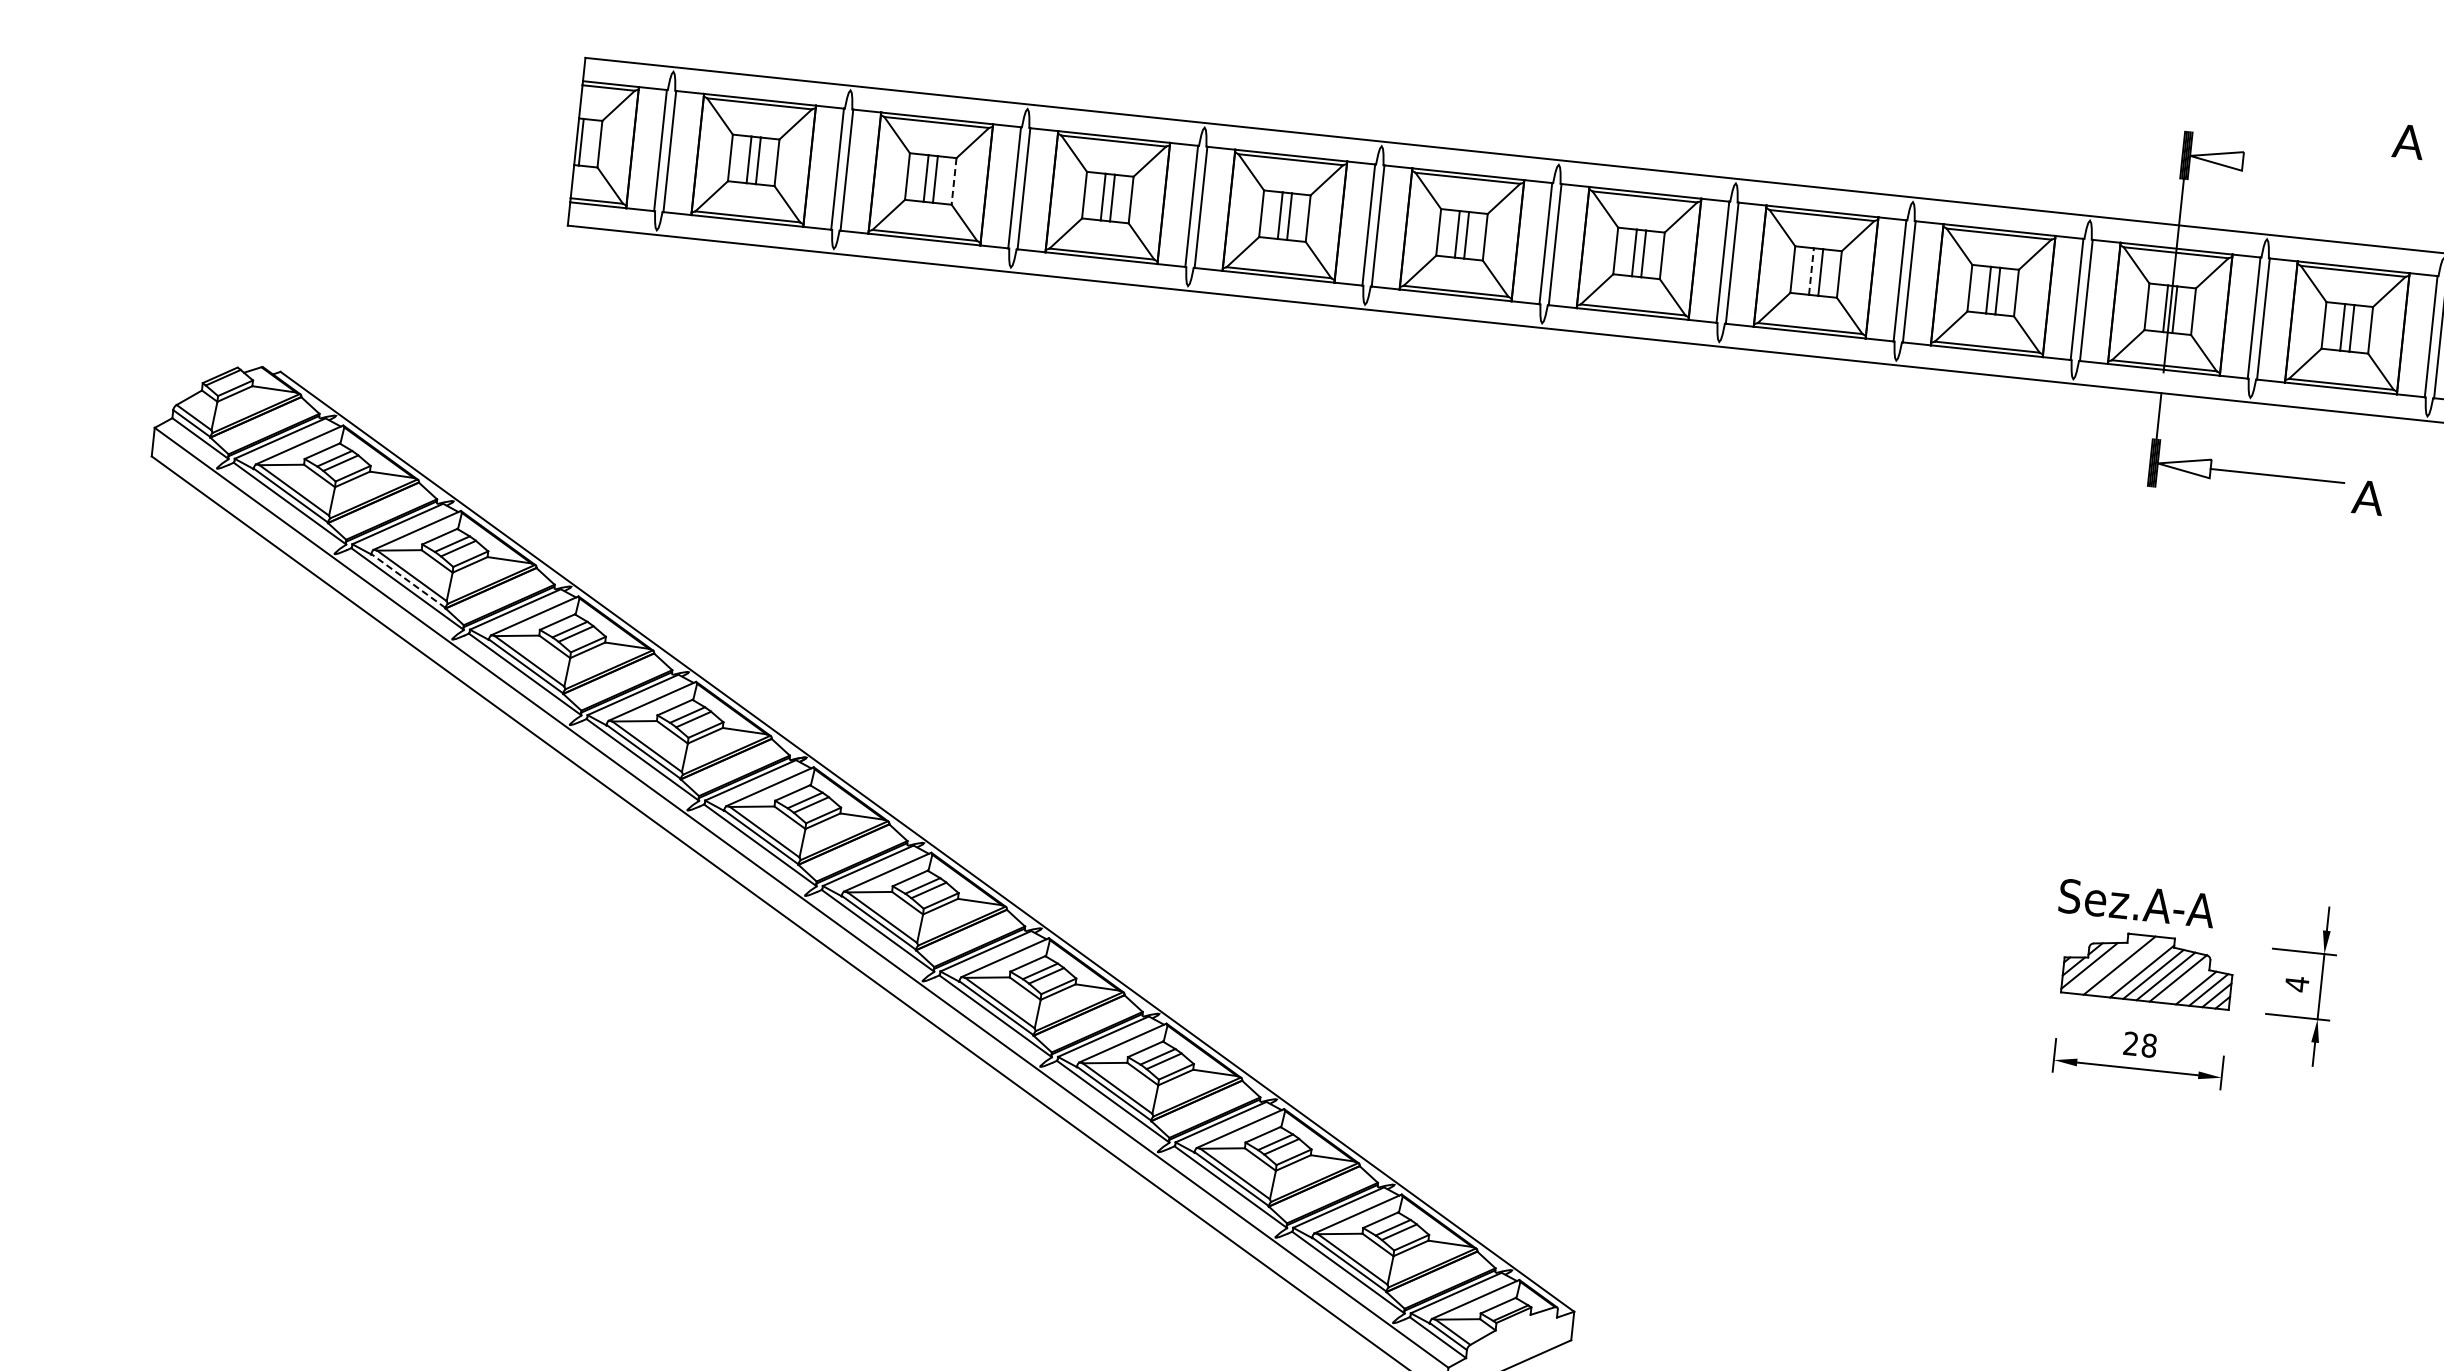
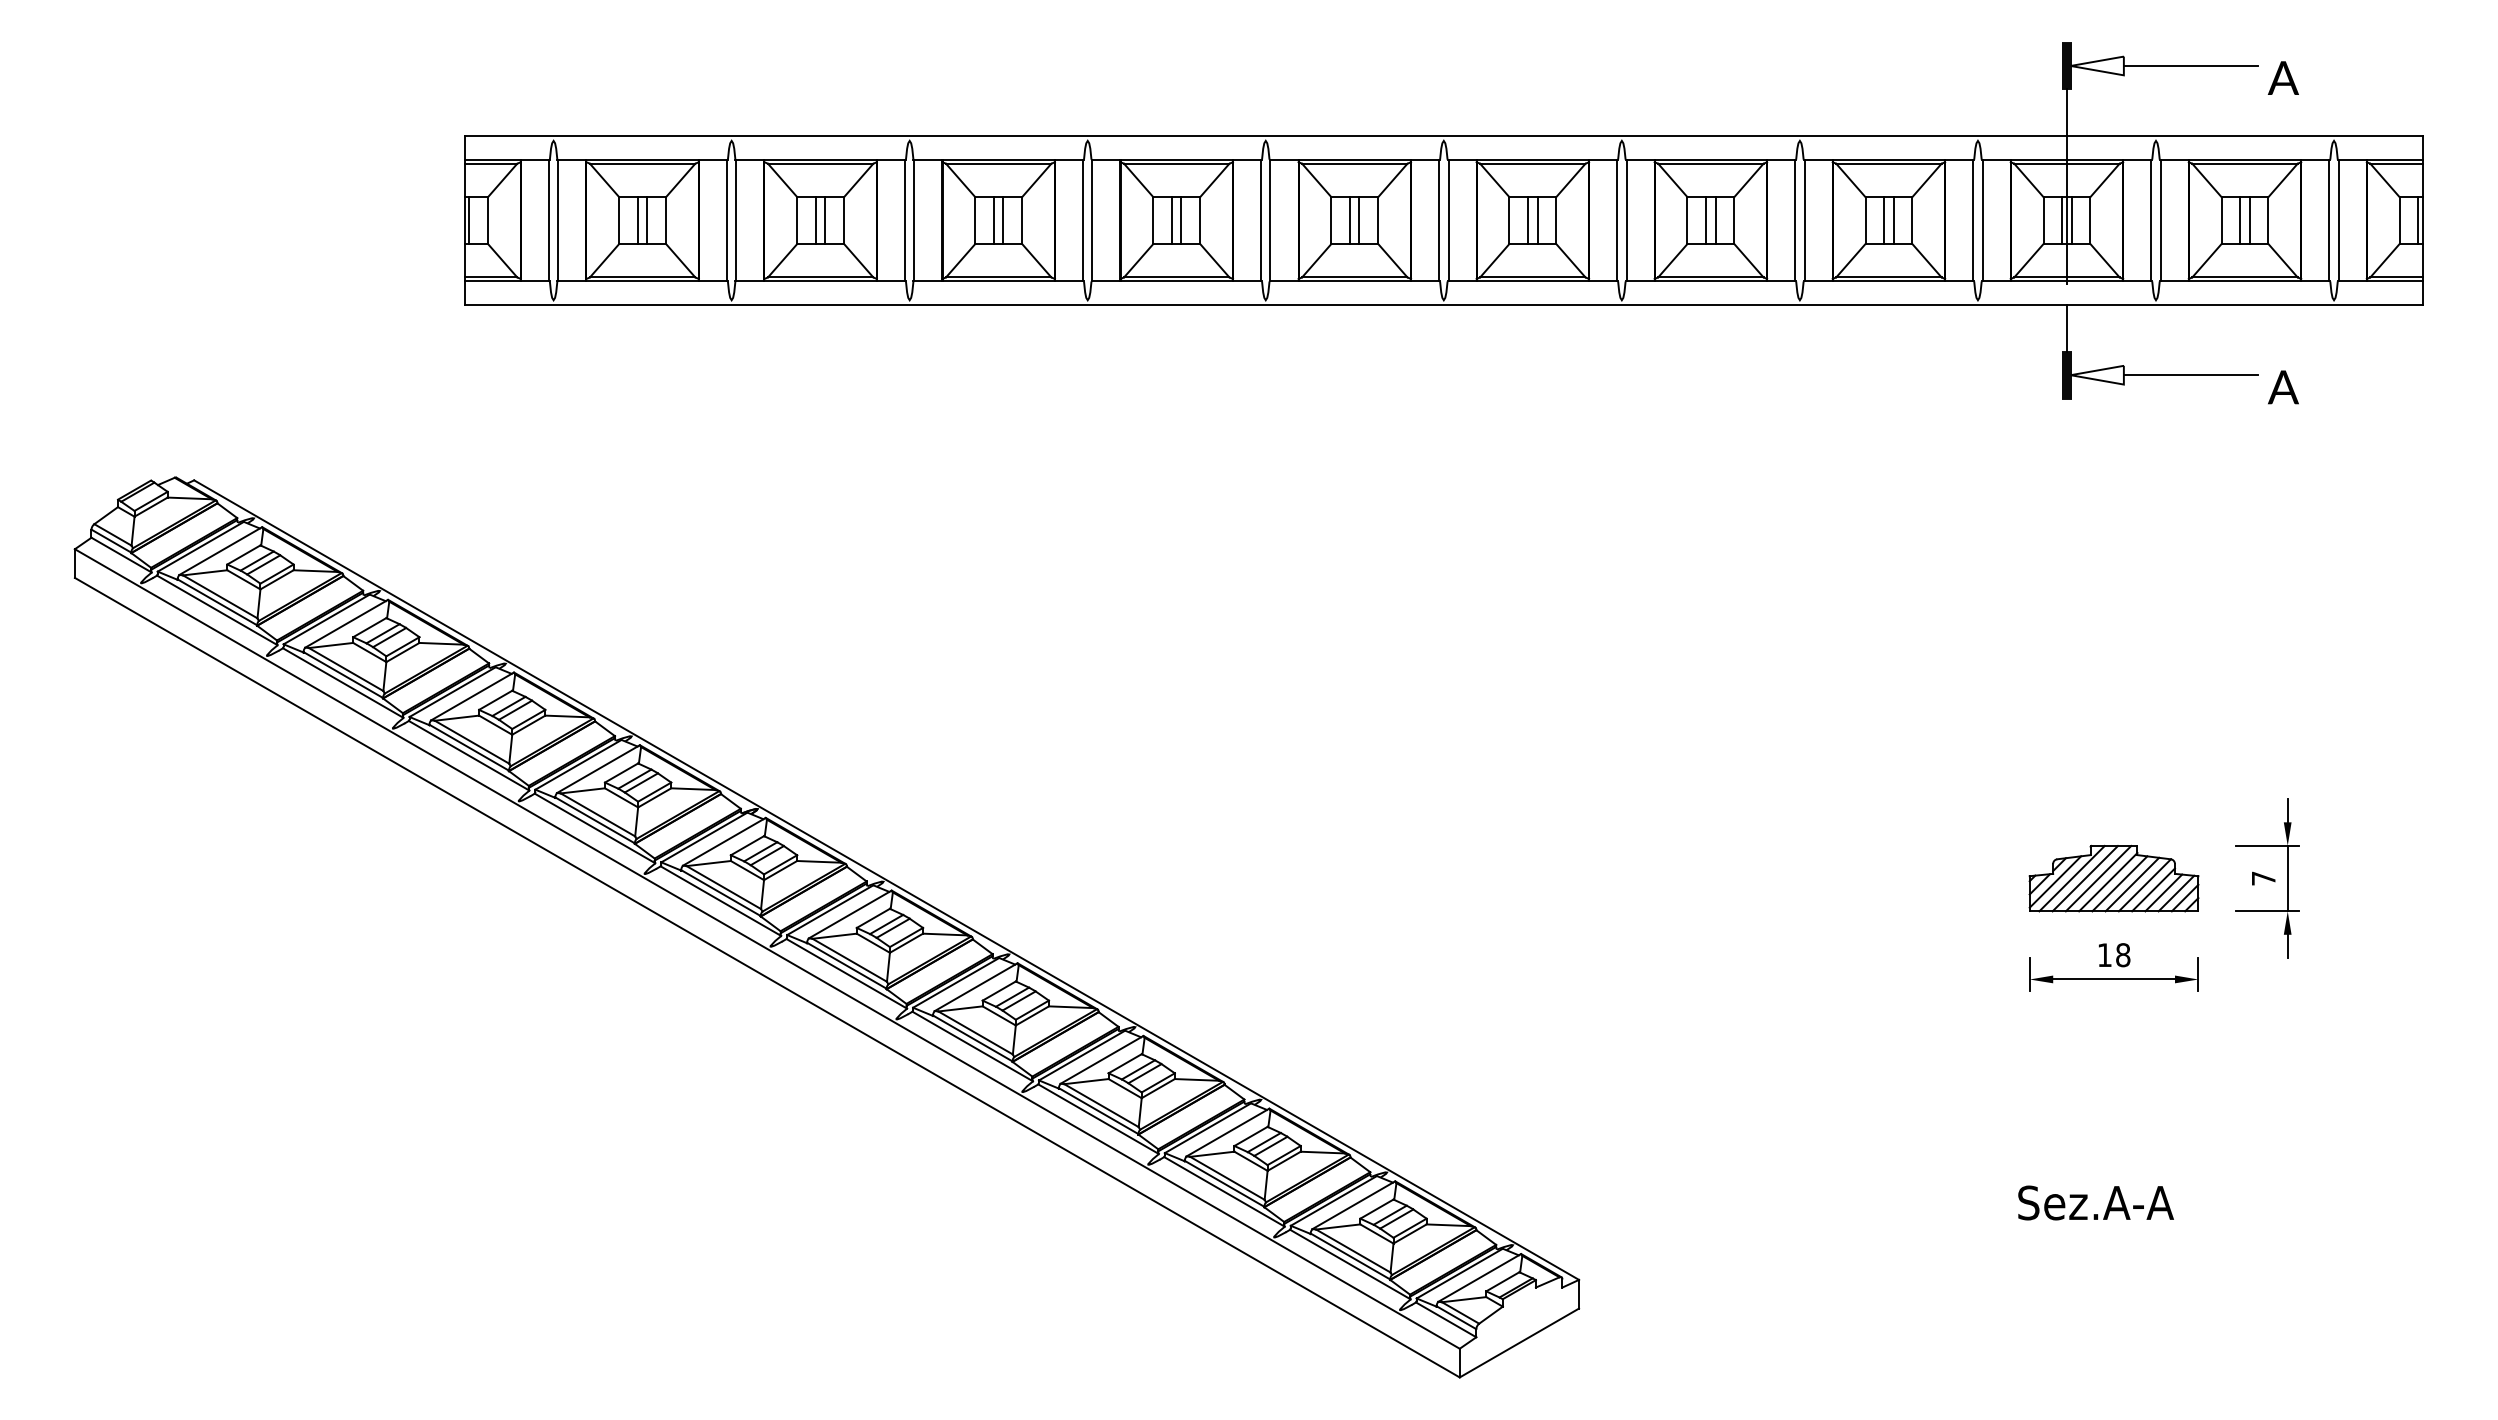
text: (2407, 141) -> (2282, 77), moved
line: (2309, 167) -> (2190, 65), added
line: (954, 182) -> (844, 221), dashed -> solid
line: (1811, 271) -> (1706, 220), dashed -> solid
line: (408, 581) -> (343, 675), dashed -> solid
text: (2136, 902) -> (2095, 1202), moved
line: (2105, 964) -> (2071, 878), added
line: (2132, 966) -> (2098, 878), added
line: (2186, 983) -> (2153, 889), added
text: (2296, 984) -> (2263, 878), 4 -> 7
text: (2130, 1043) -> (2104, 954), 28 -> 18

